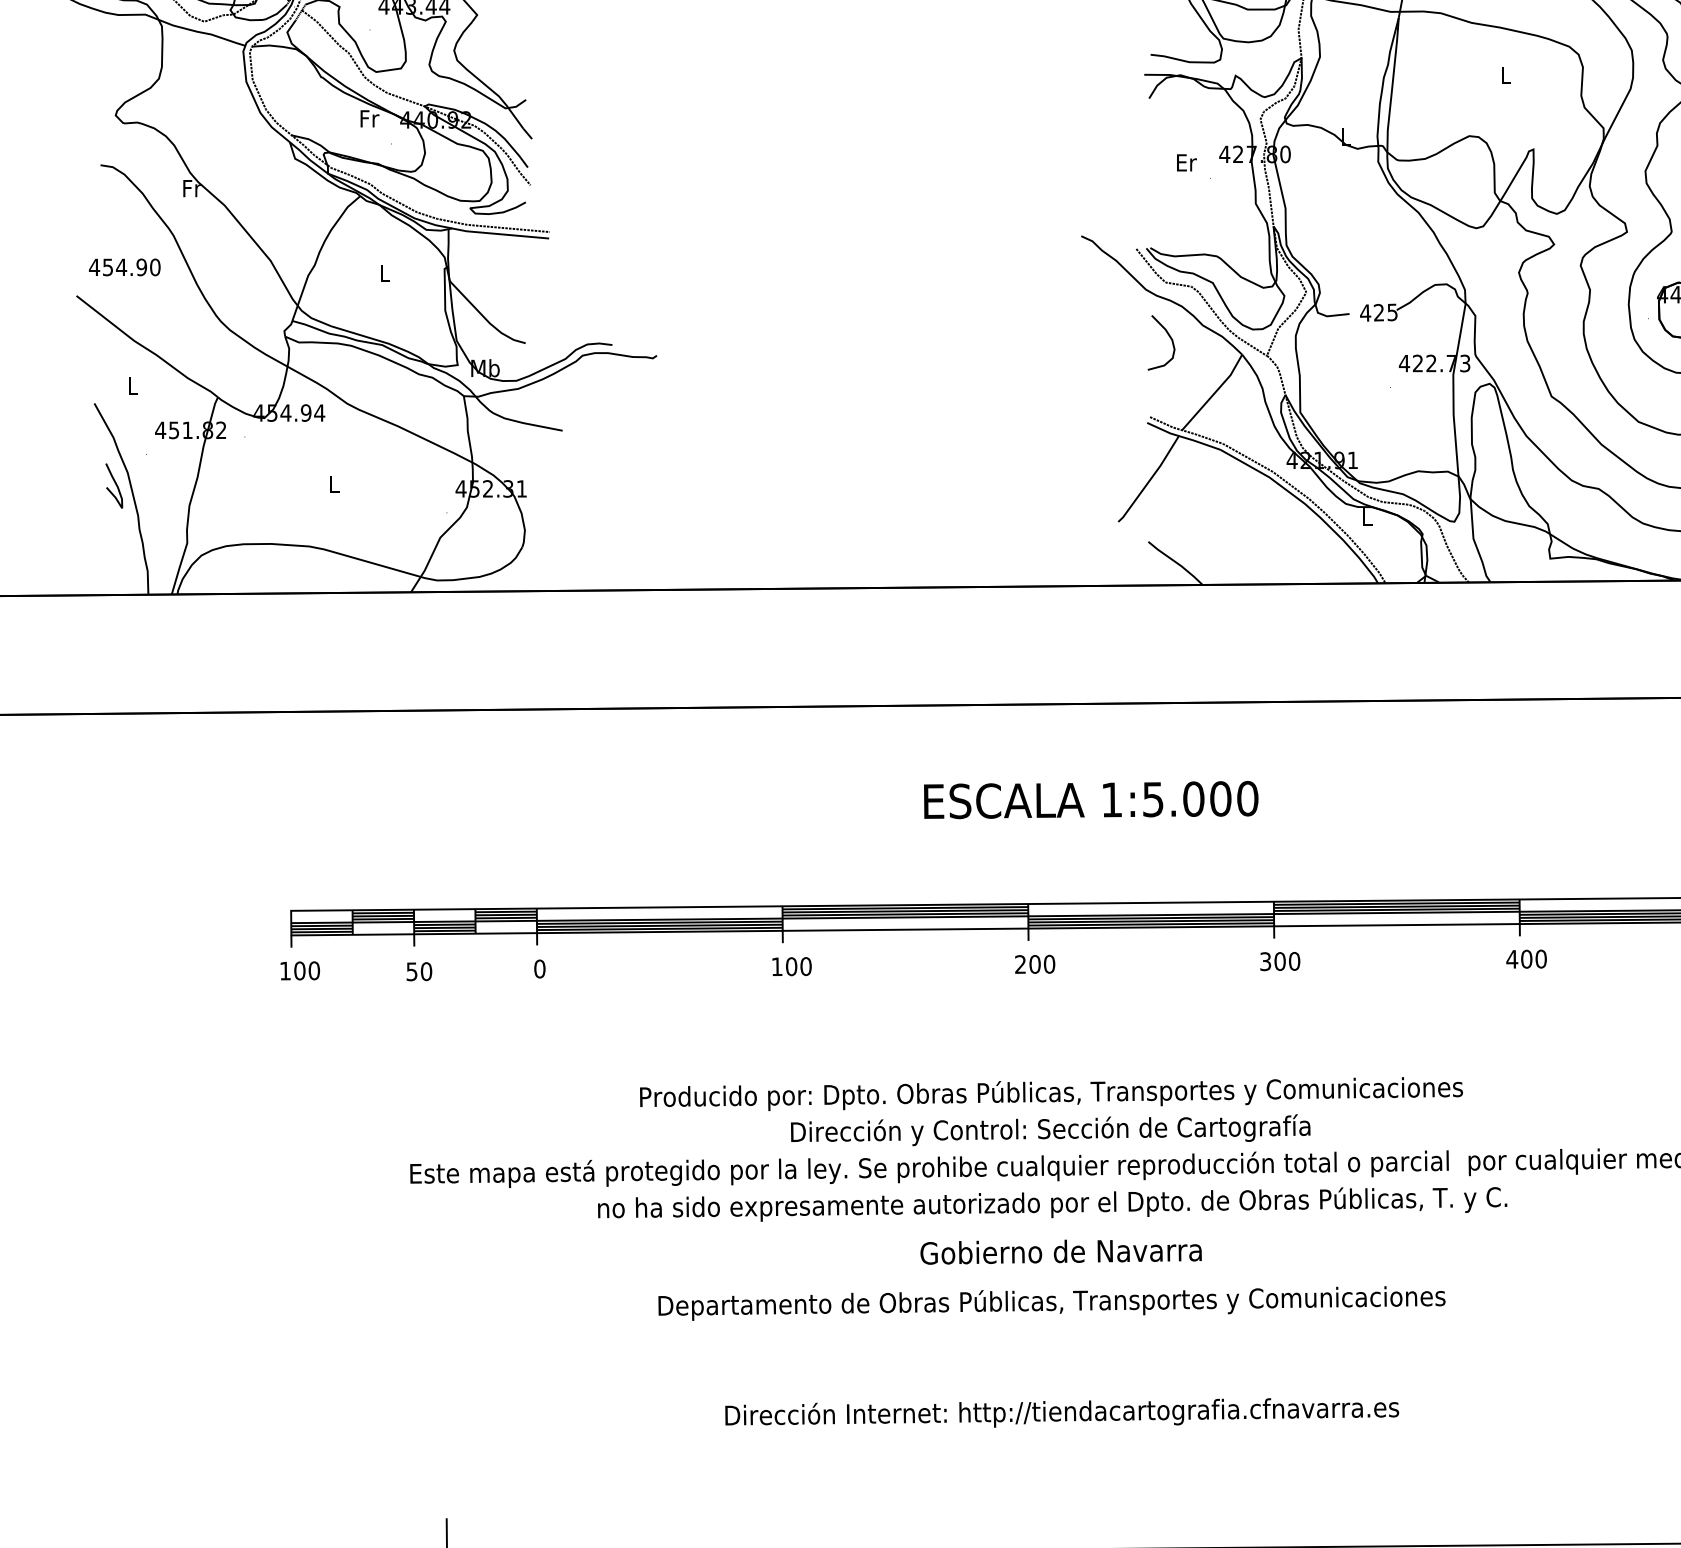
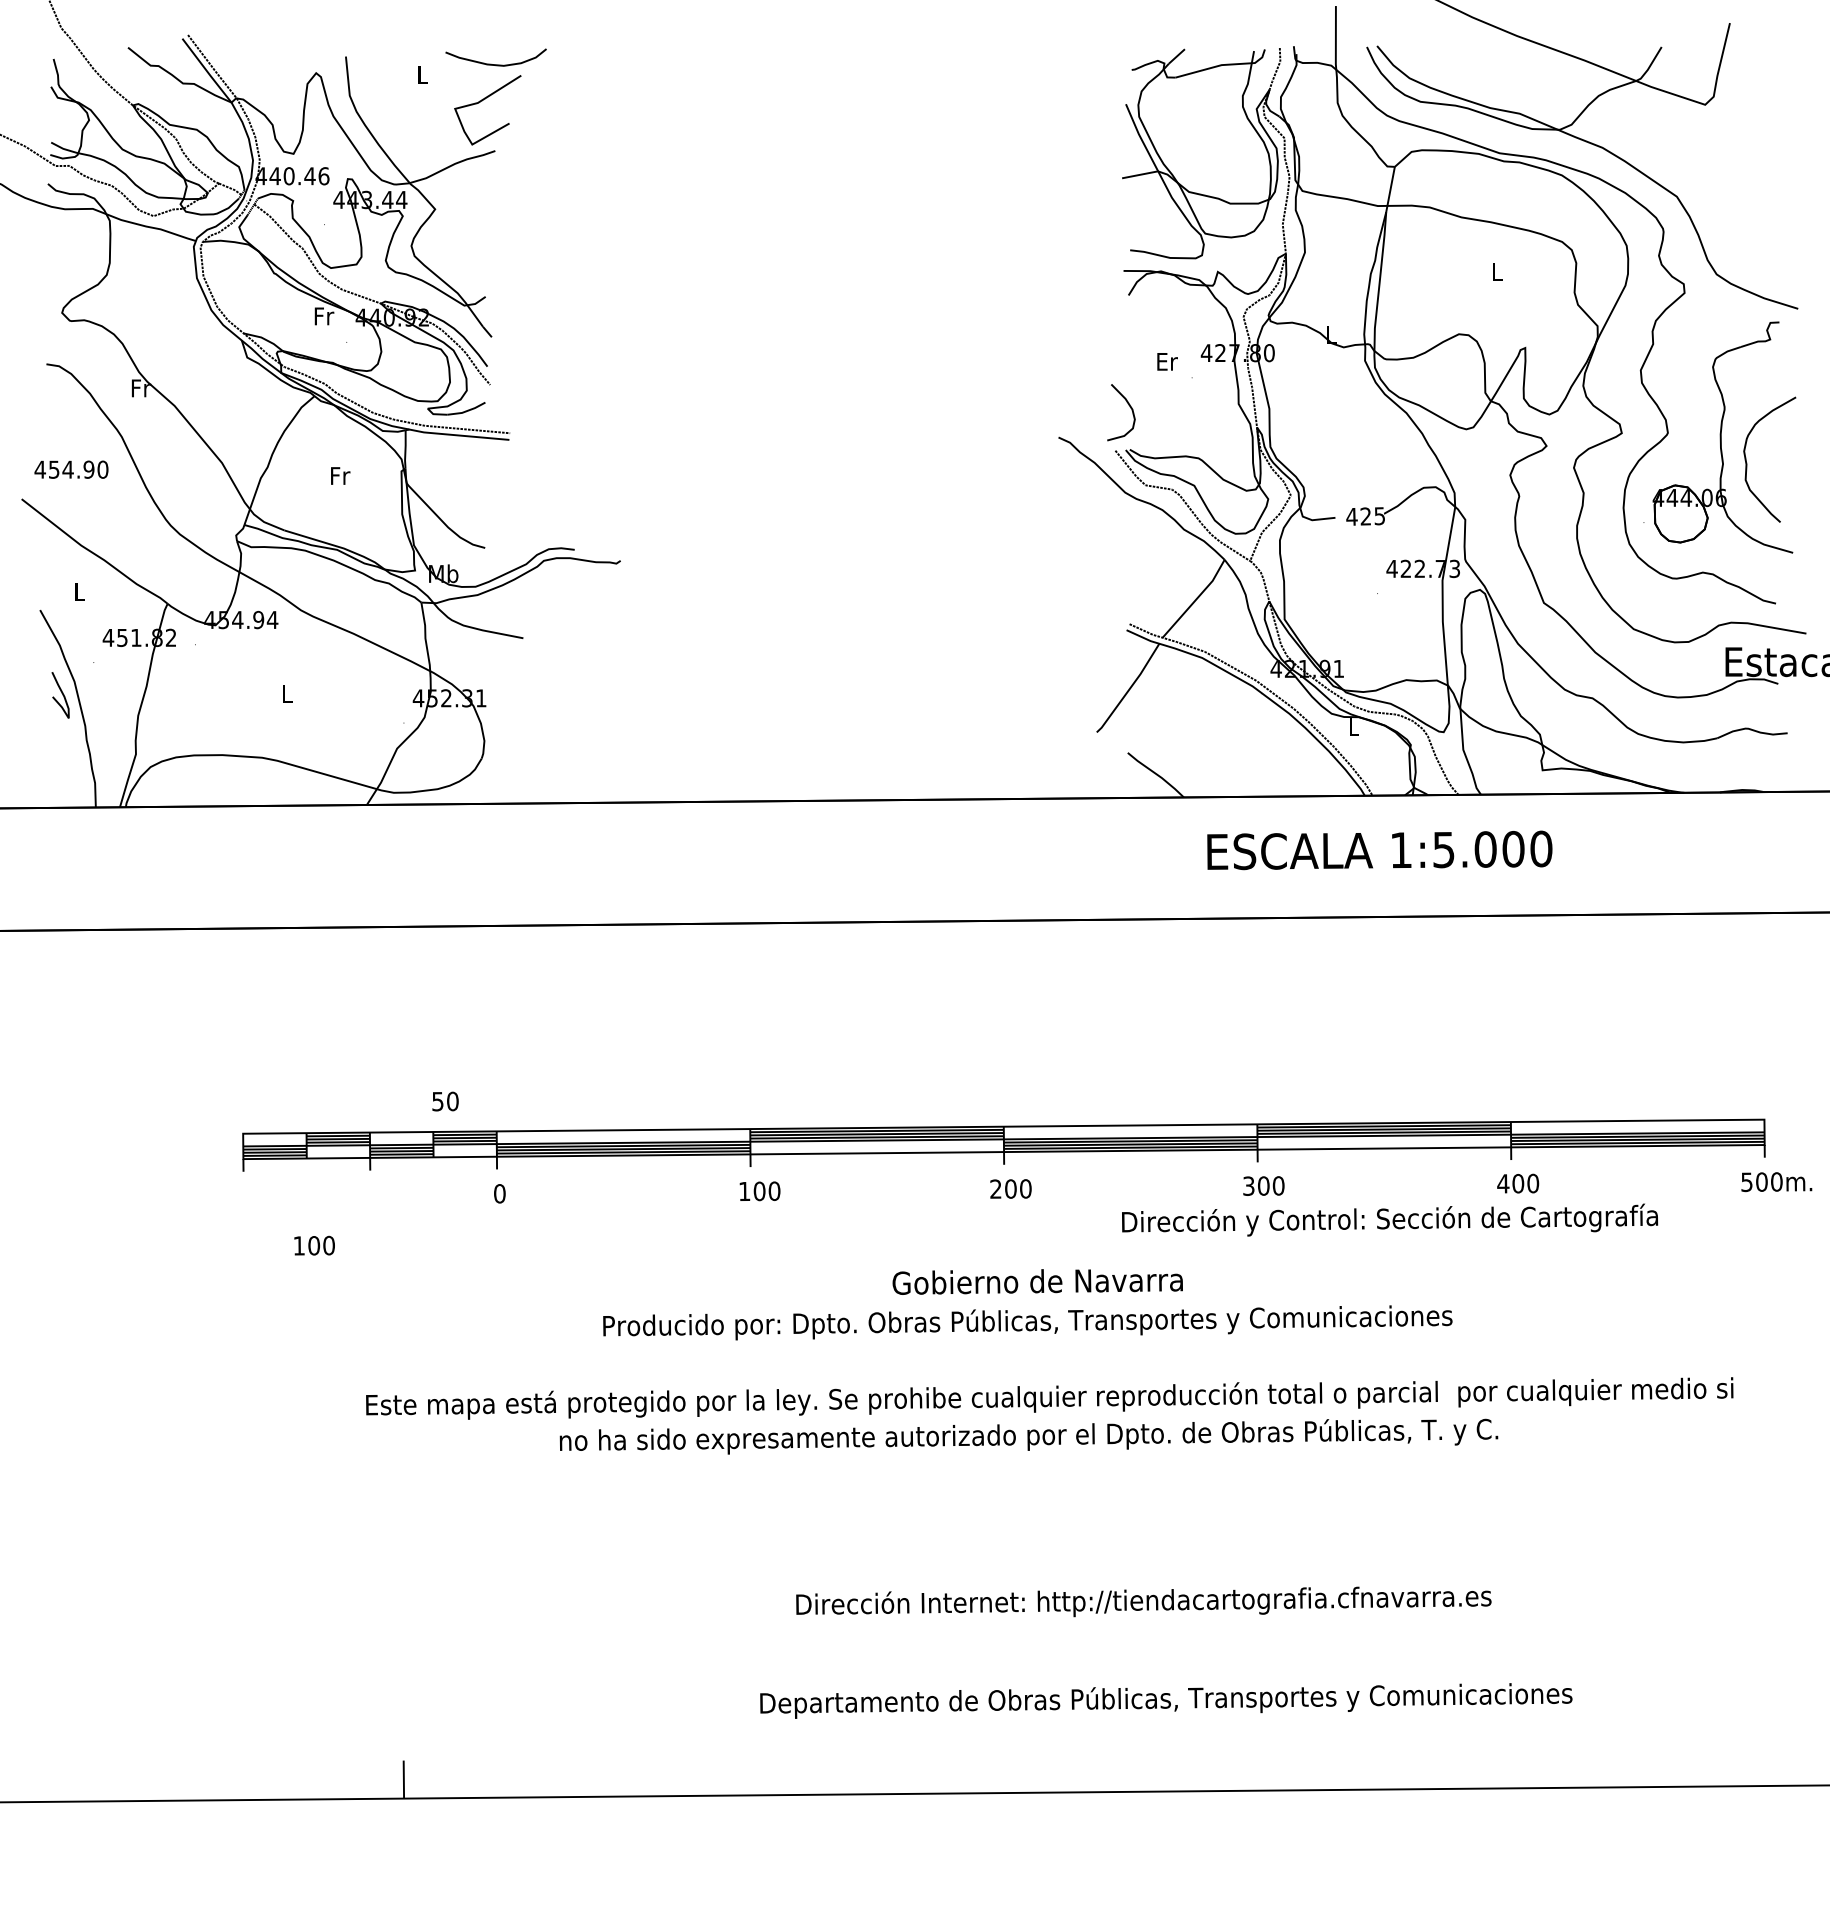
text: (385, 273) -> (340, 475), L -> Fr
curve: (1170, 338) -> (1130, 408), moved
text: (1090, 800) -> (1379, 850), moved
text: (300, 970) -> (314, 1245), moved
text: (419, 971) -> (445, 1101), moved
text: (1051, 1129) -> (1390, 1219), moved
text: (1060, 1251) -> (1037, 1281), moved
text: (1052, 1303) -> (1166, 1700), moved
text: (1061, 1412) -> (1143, 1601), moved

